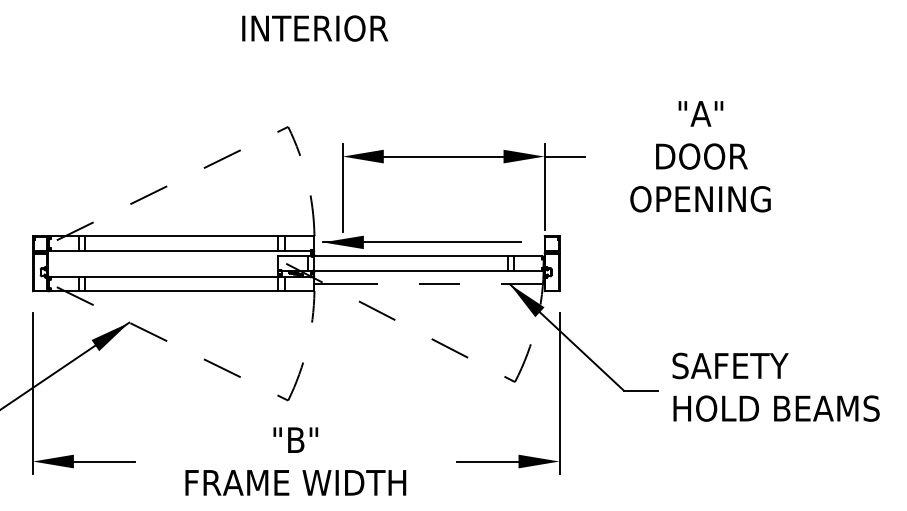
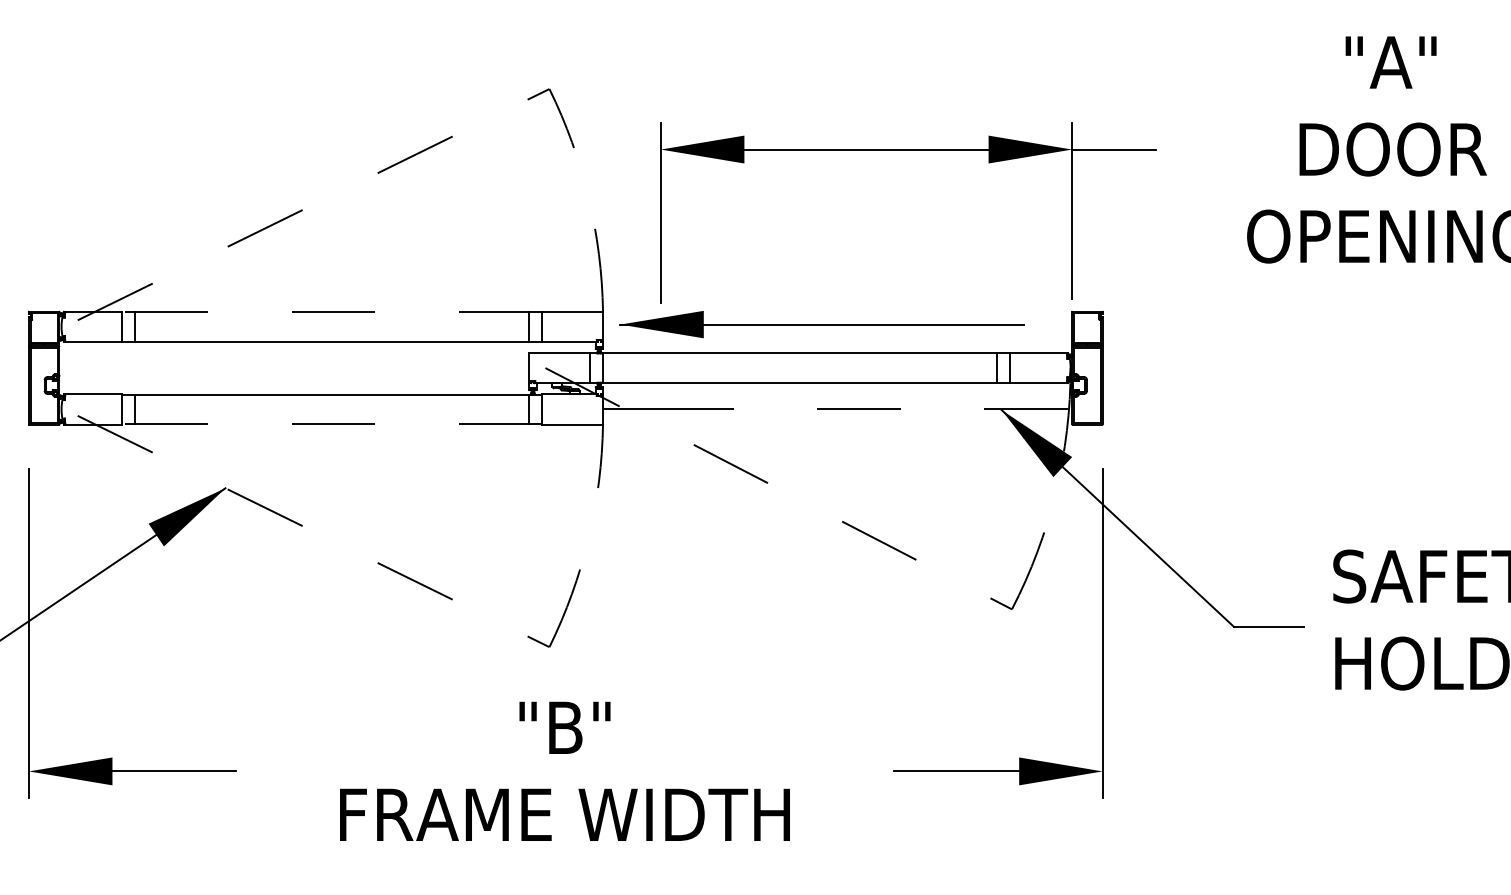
line: (181, 236) -> (331, 312), solid -> dashed
line: (181, 291) -> (331, 424), solid -> dashed

